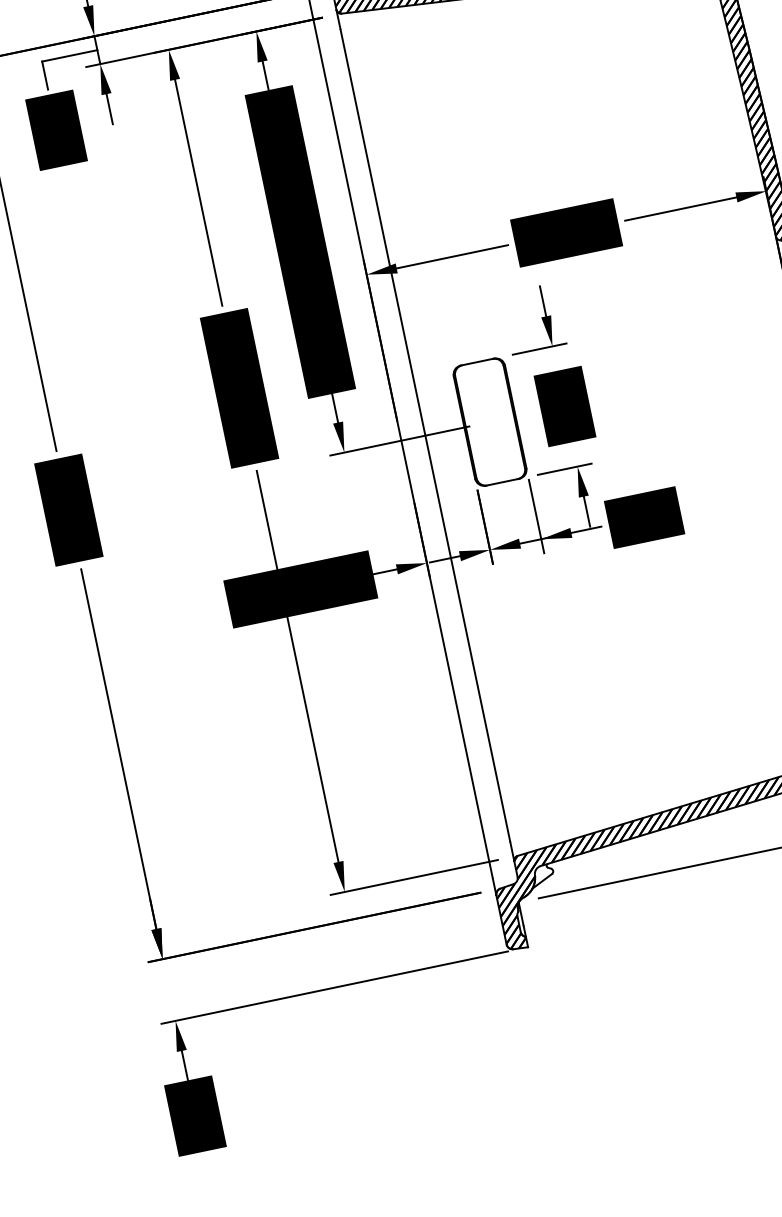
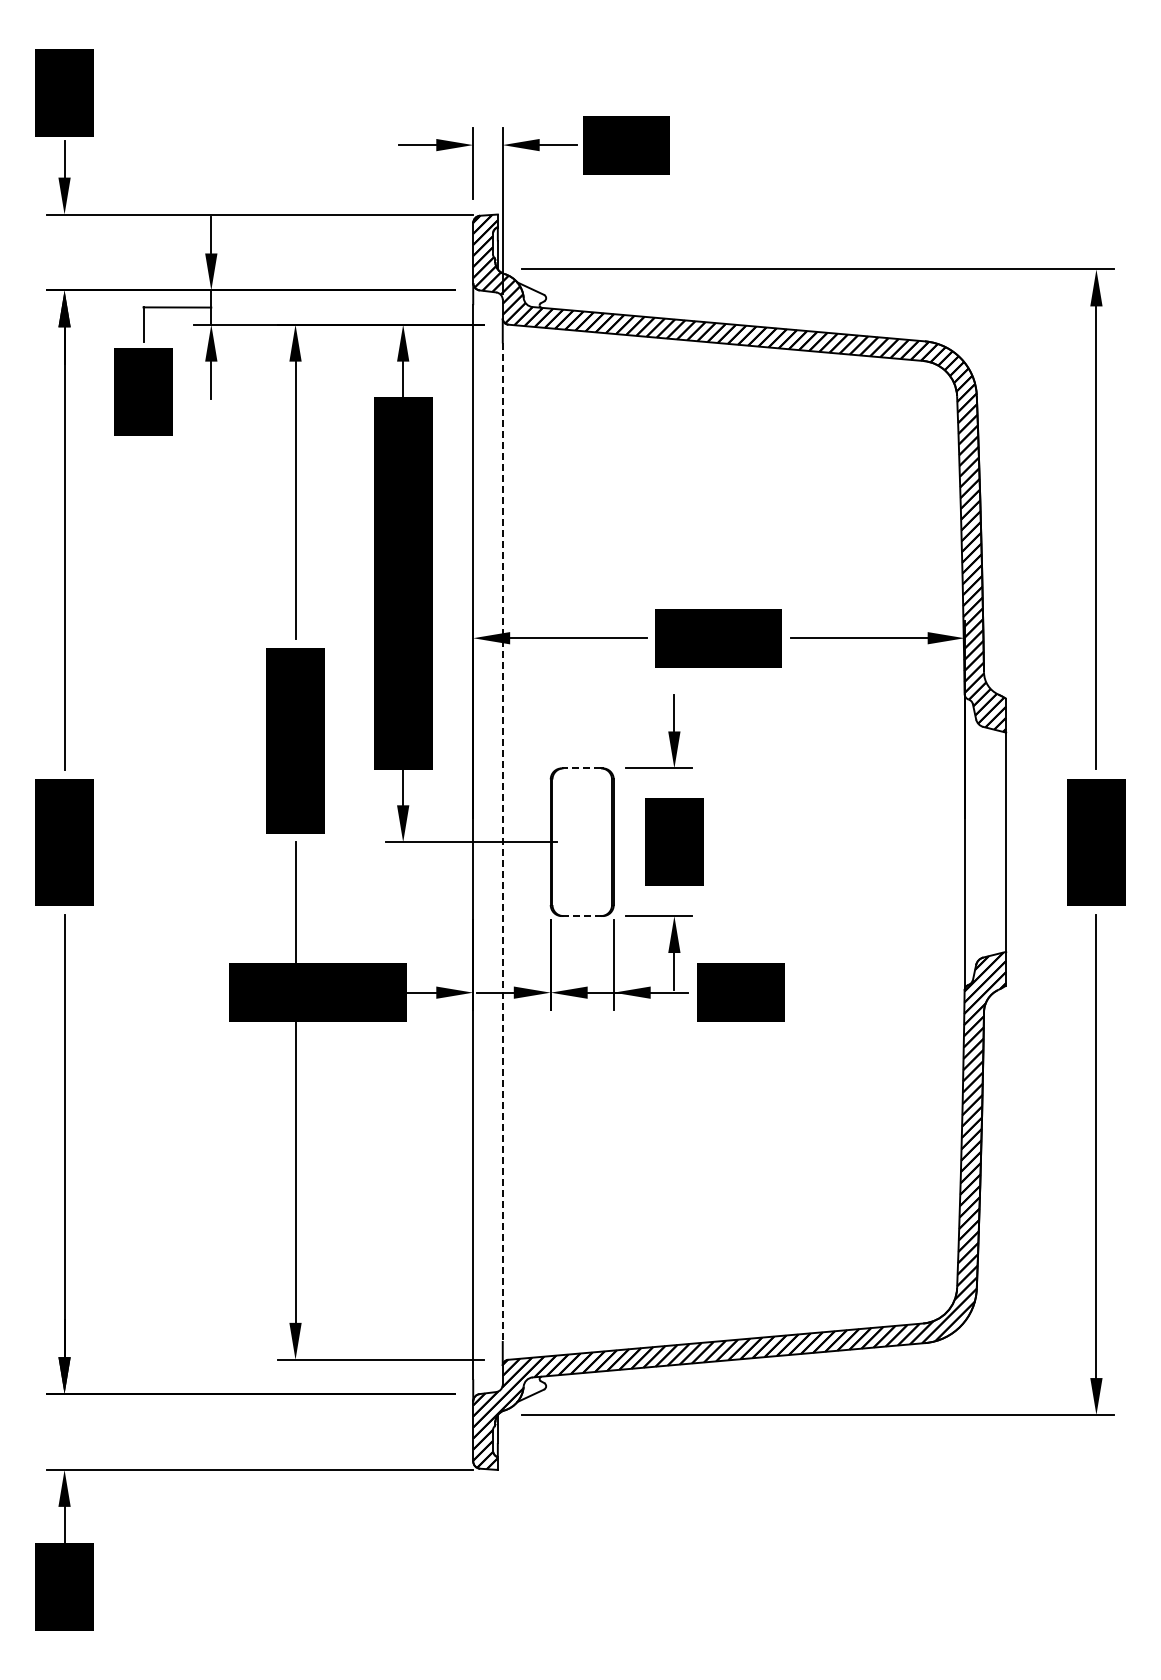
line: (476, 362) -> (581, 768), solid -> dashed
line: (425, 435) -> (502, 842), solid -> dashed
line: (502, 482) -> (581, 916), solid -> dashed

